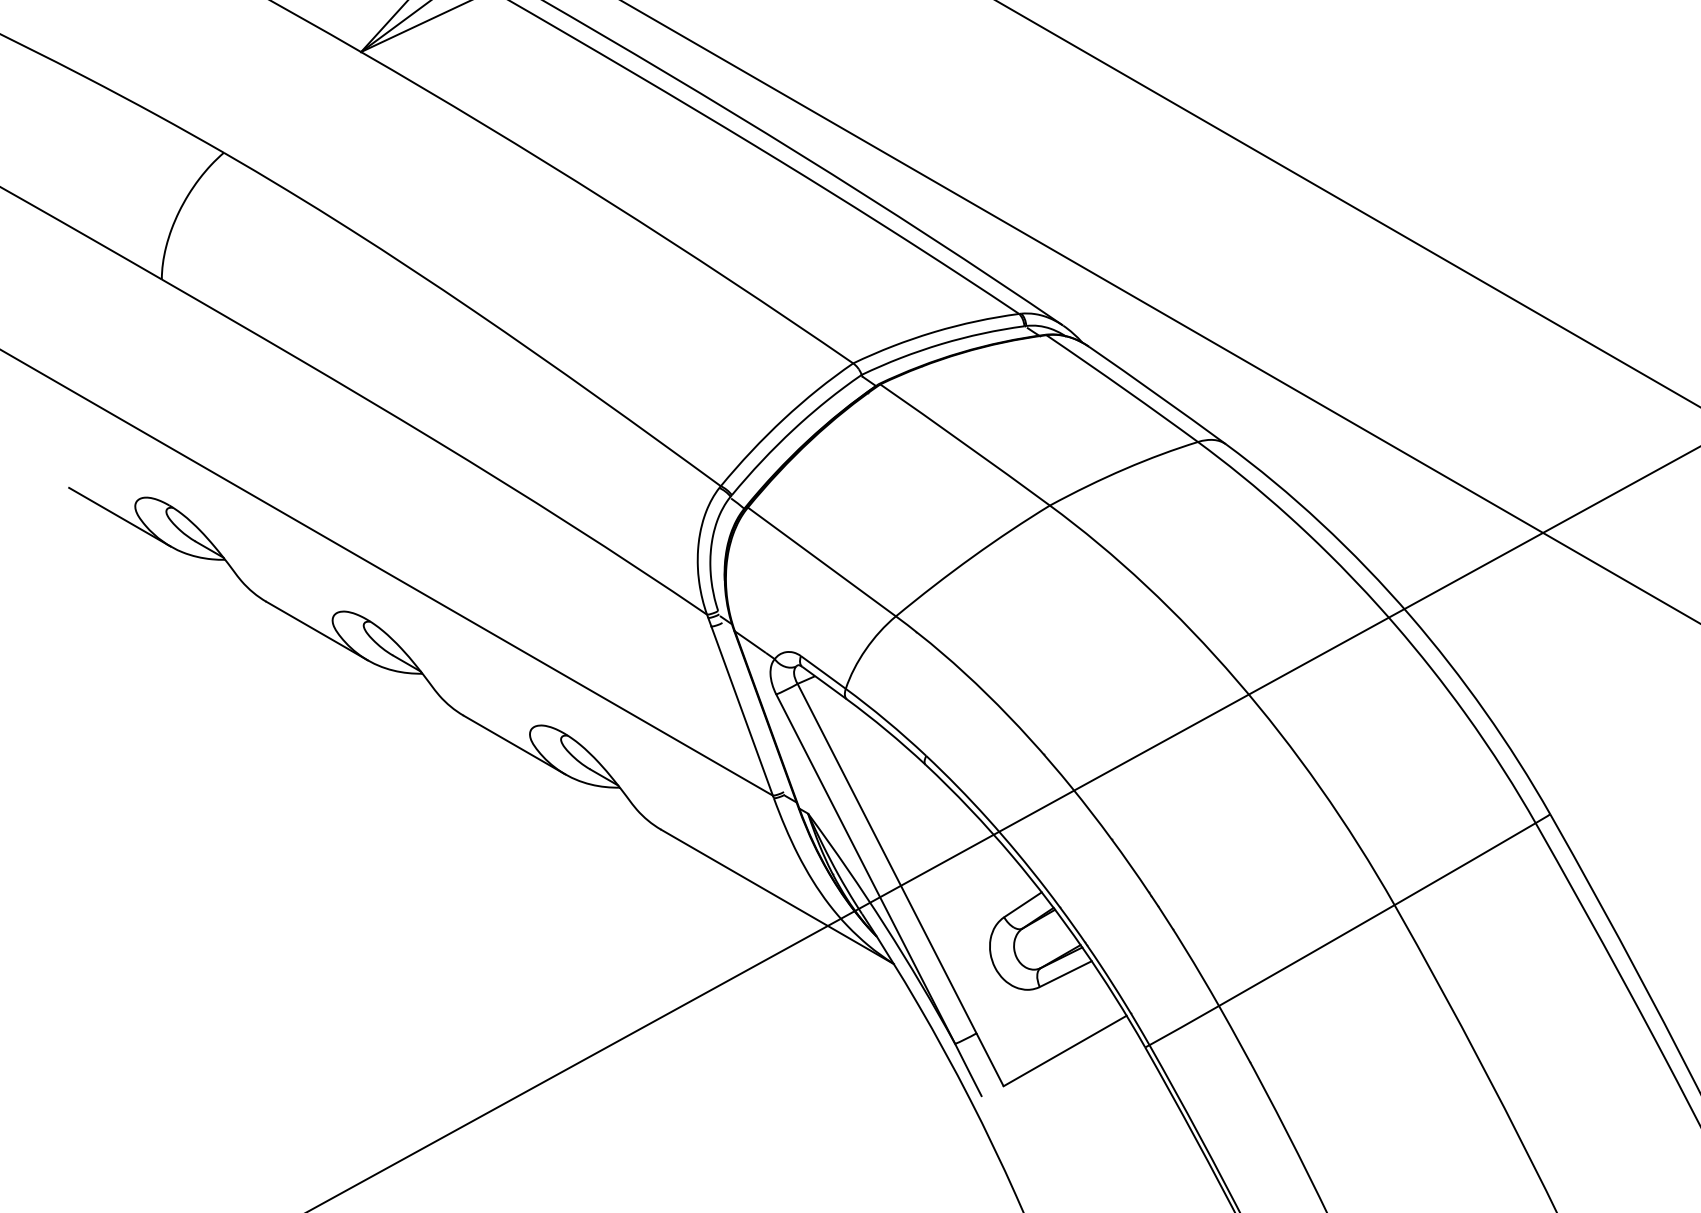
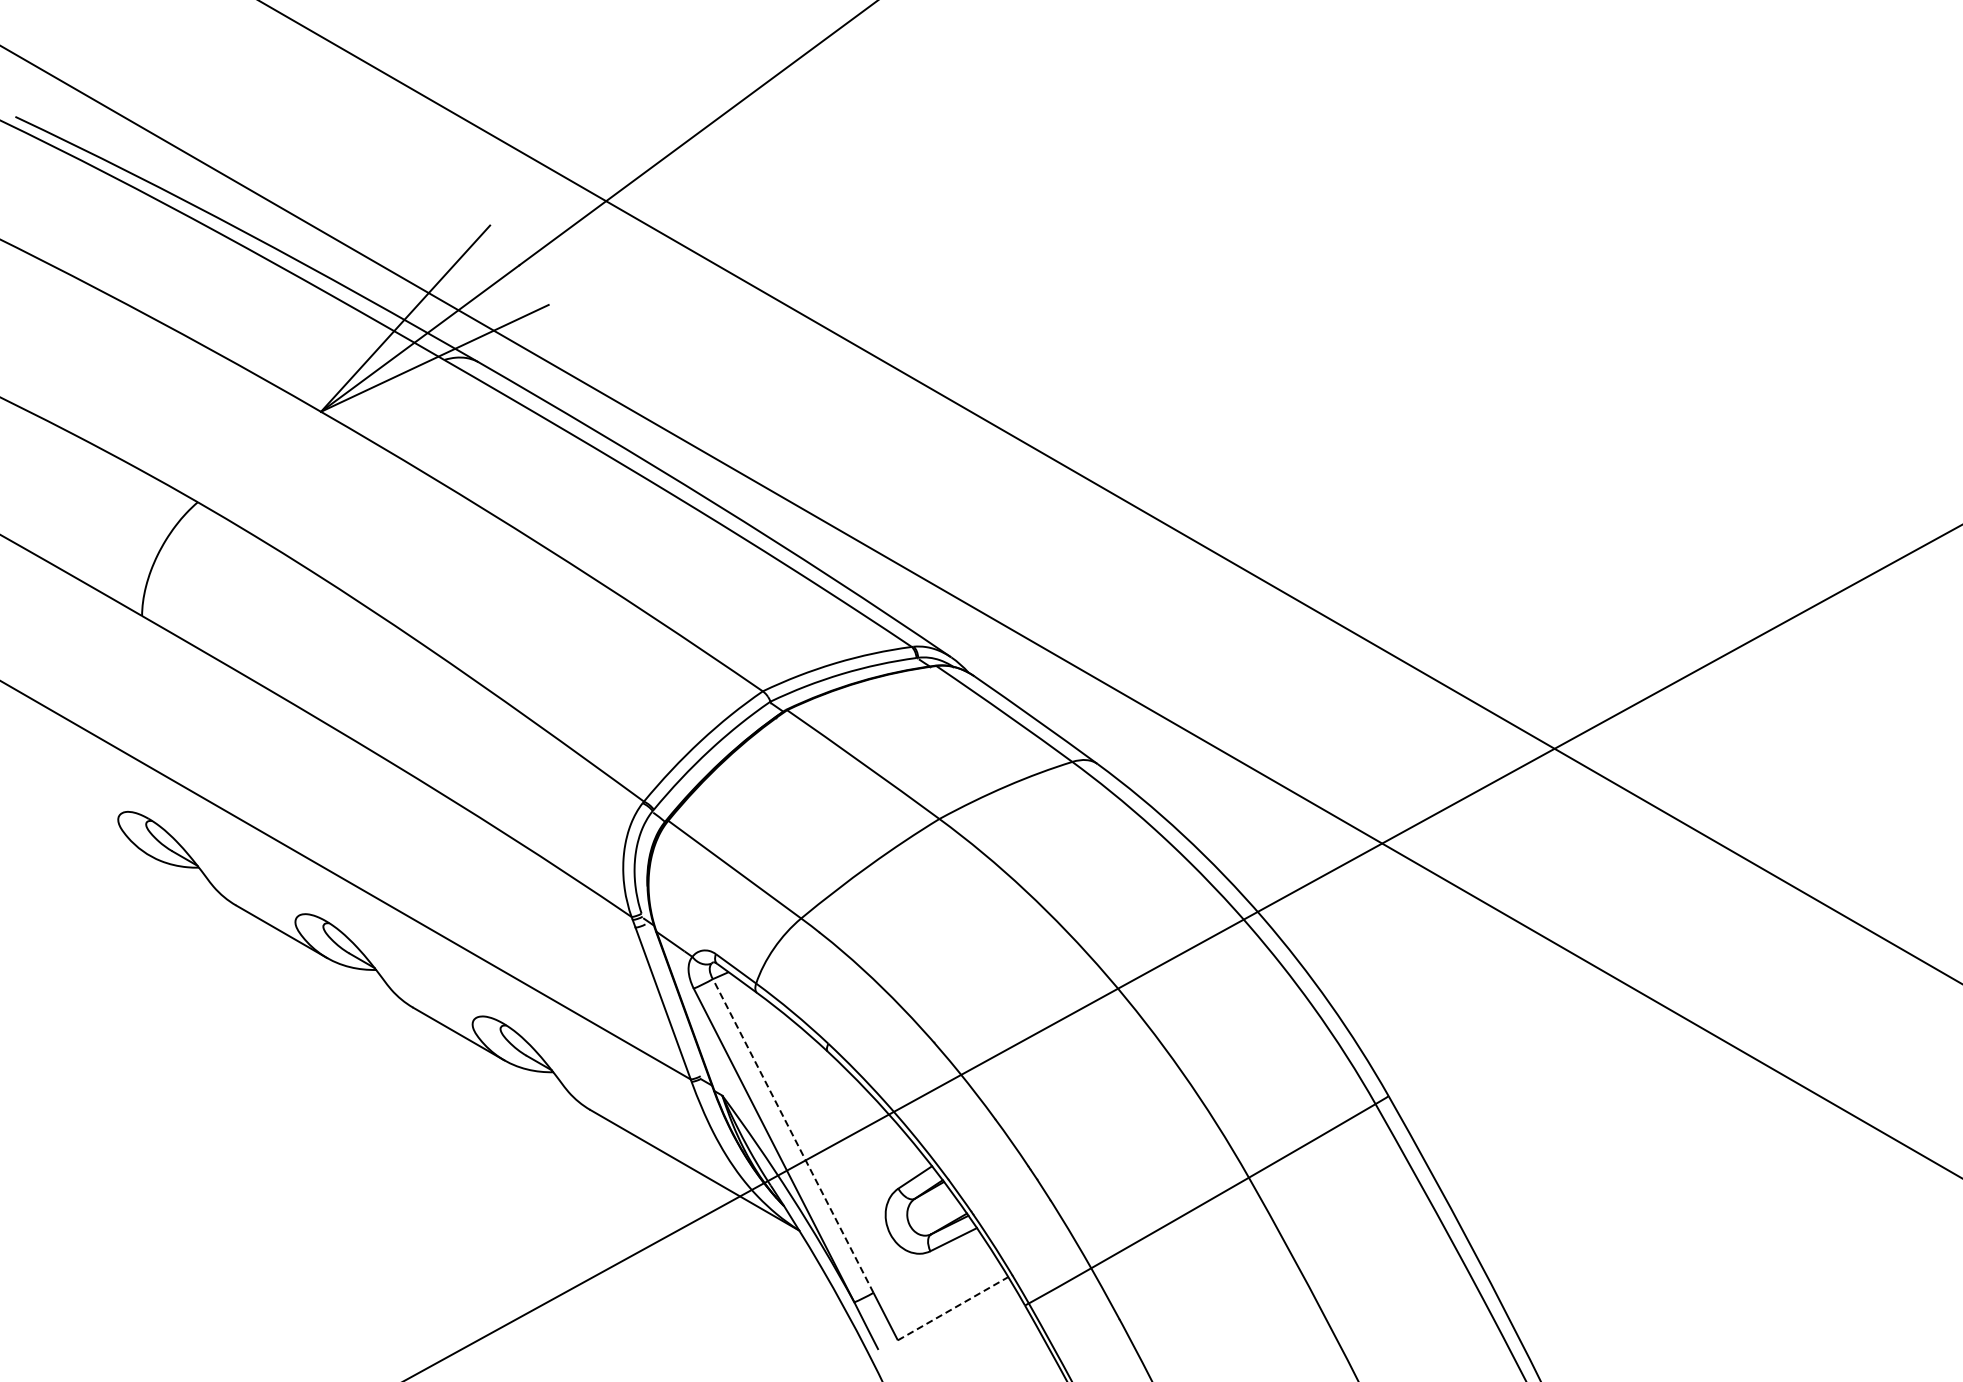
line: (118, 517) -> (103, 829), removed
line: (887, 858) -> (793, 1135), solid -> dashed
line: (1065, 1050) -> (953, 1308), solid -> dashed

